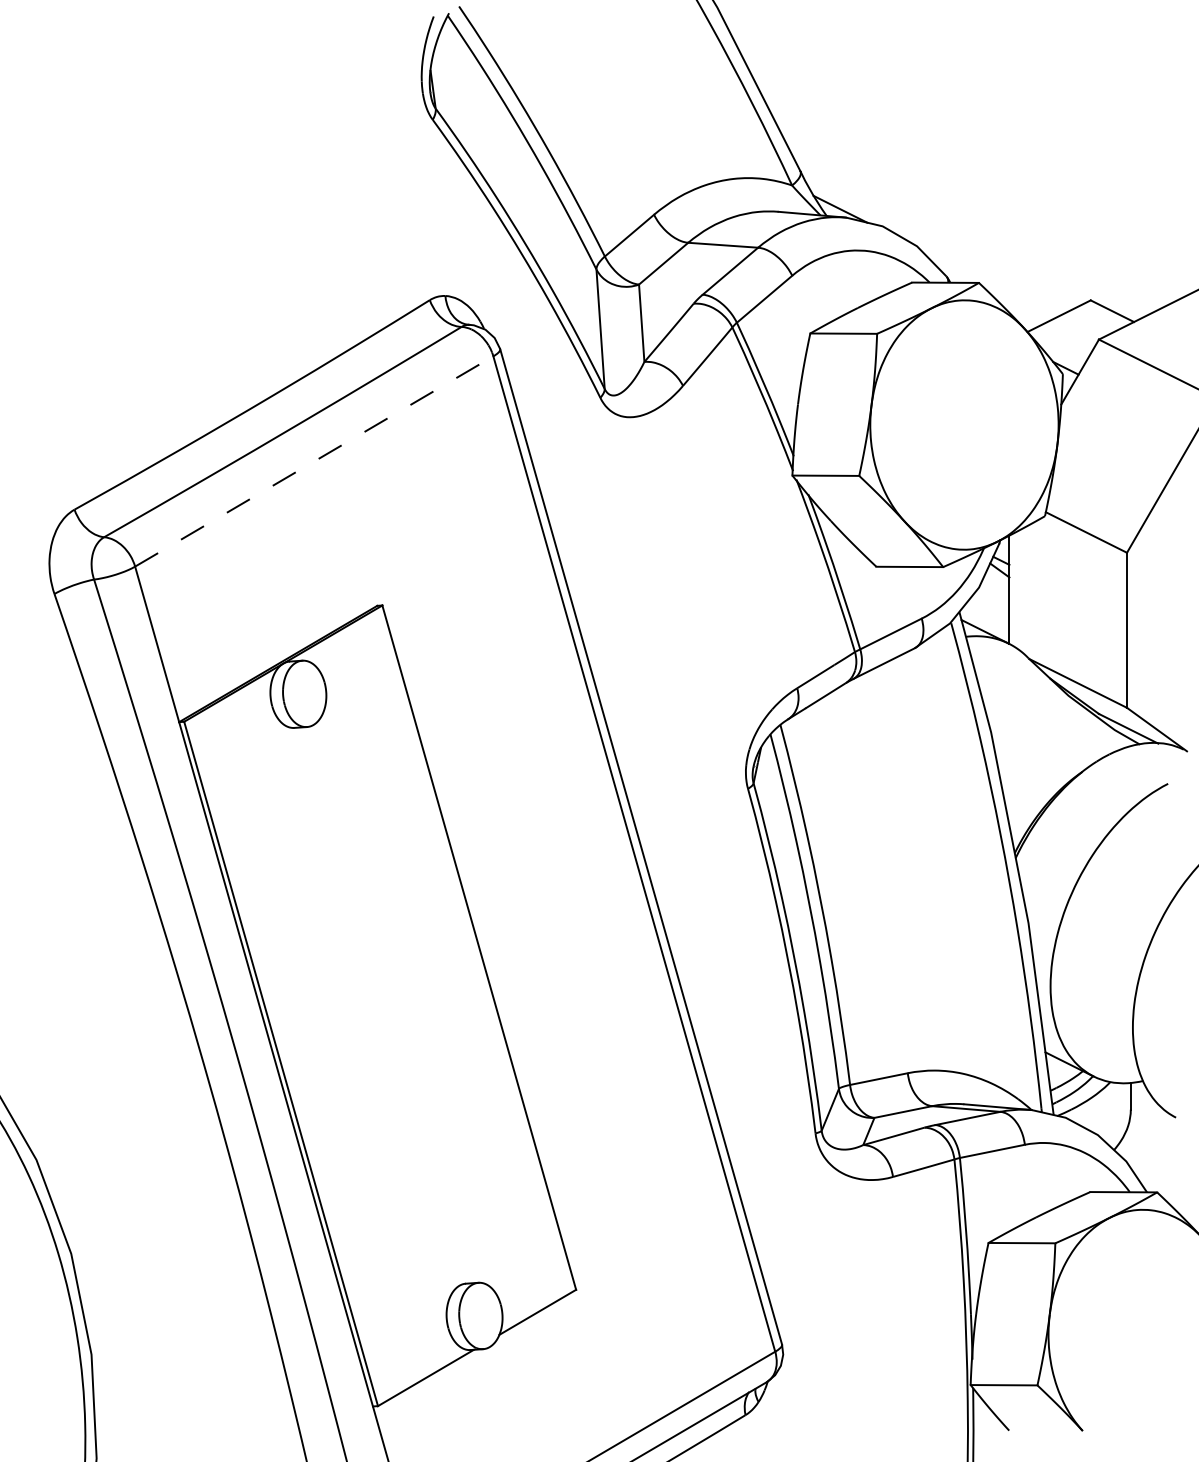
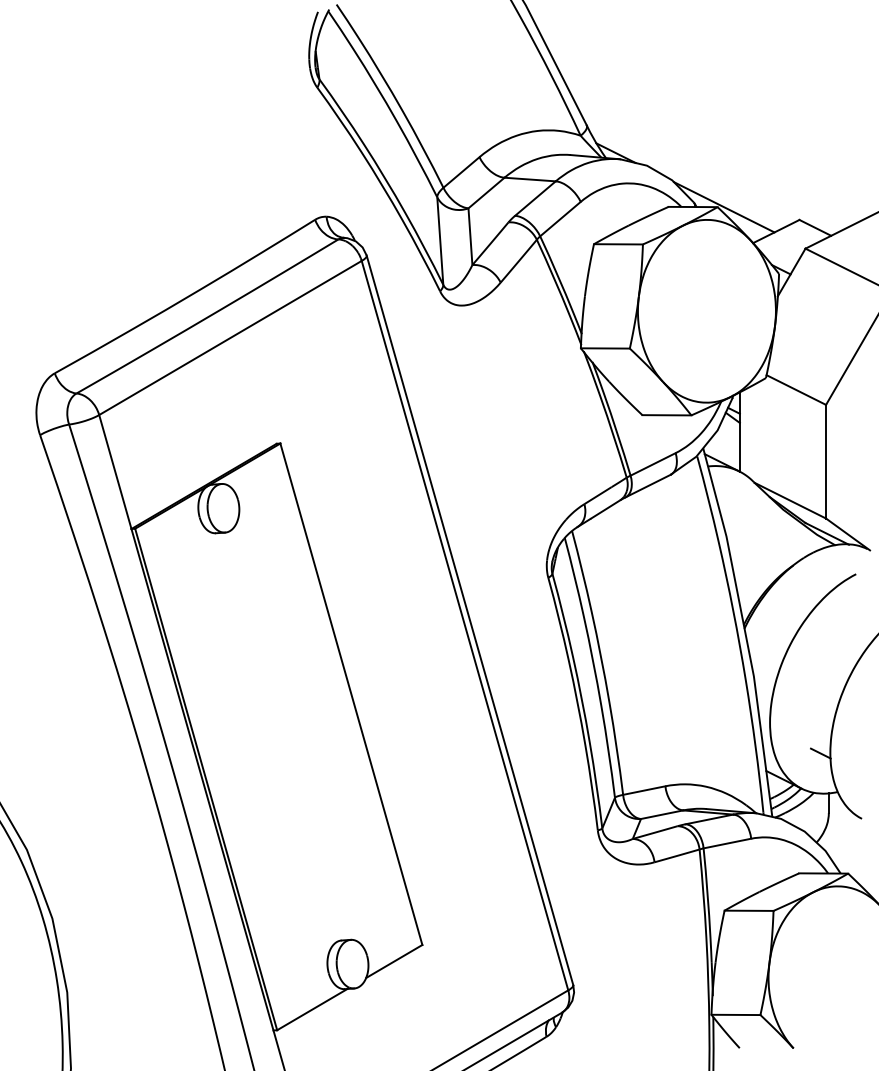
line: (987, 282) -> (723, 206), added
line: (314, 461) -> (230, 338), dashed -> solid
line: (1119, 1028) -> (820, 753), added

